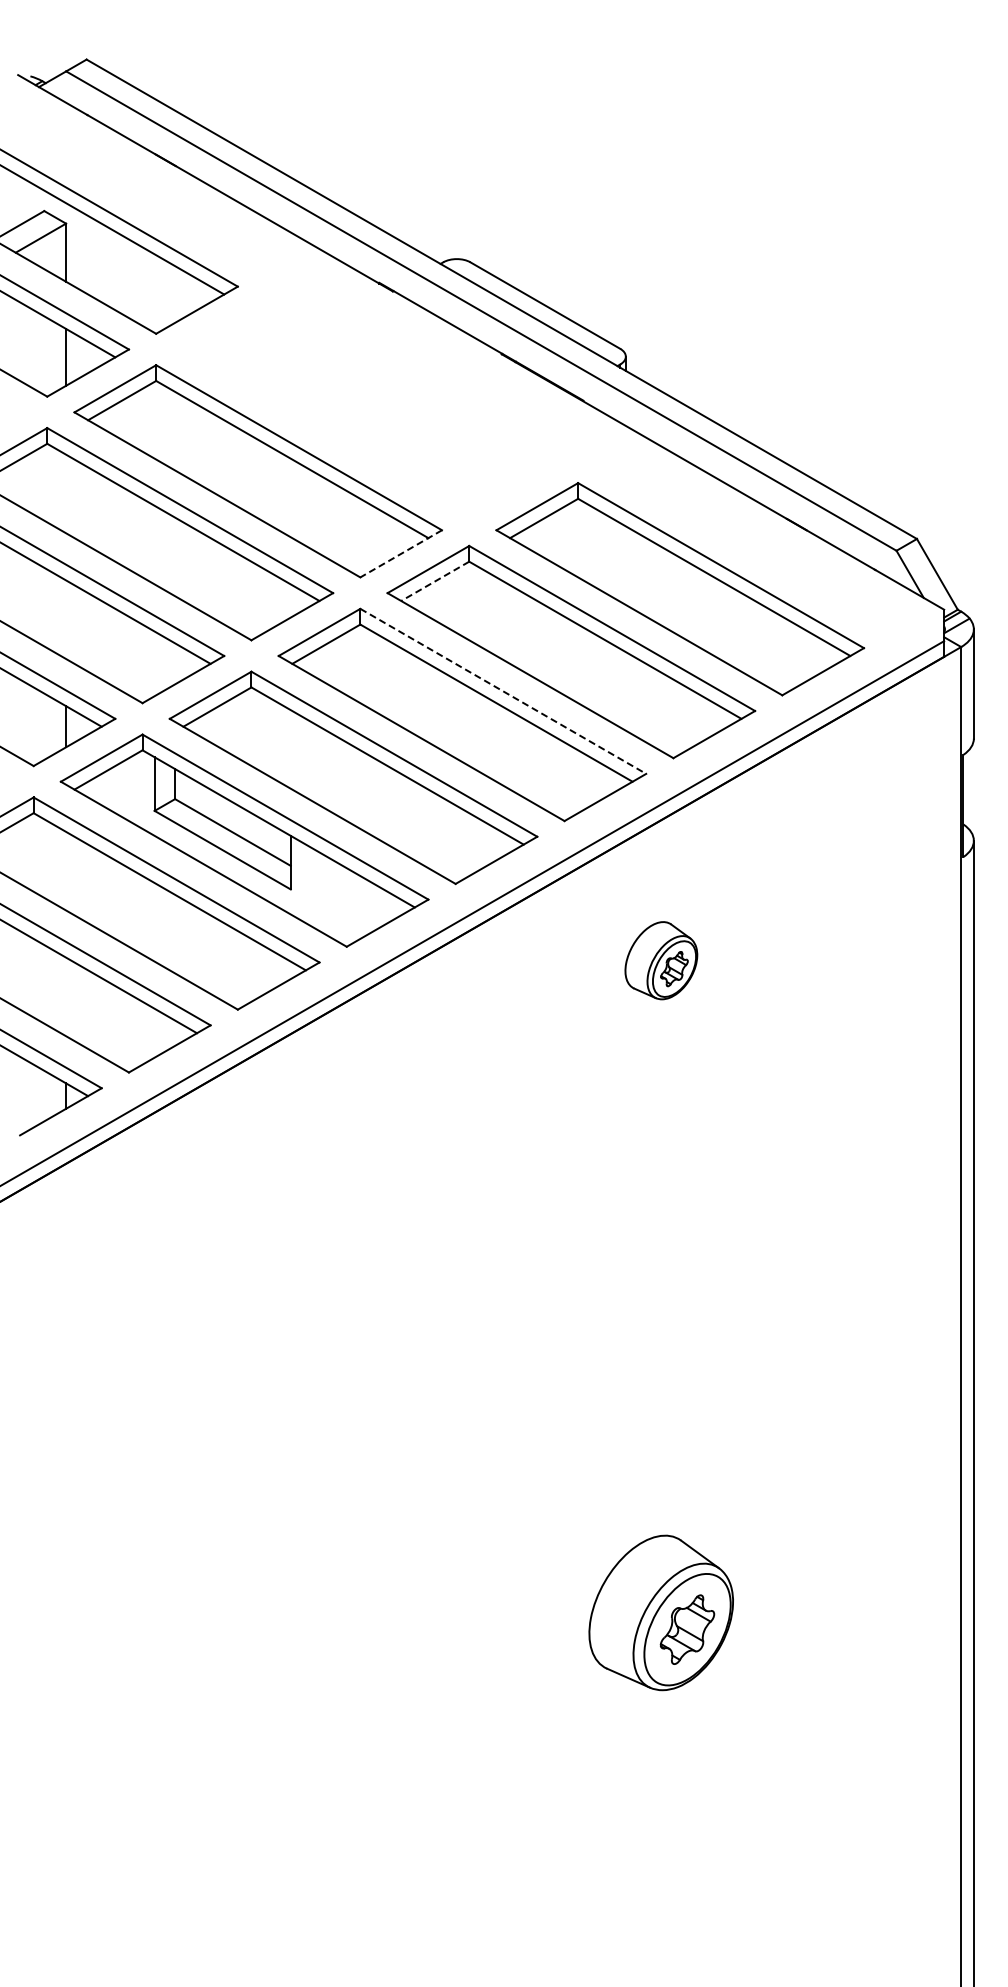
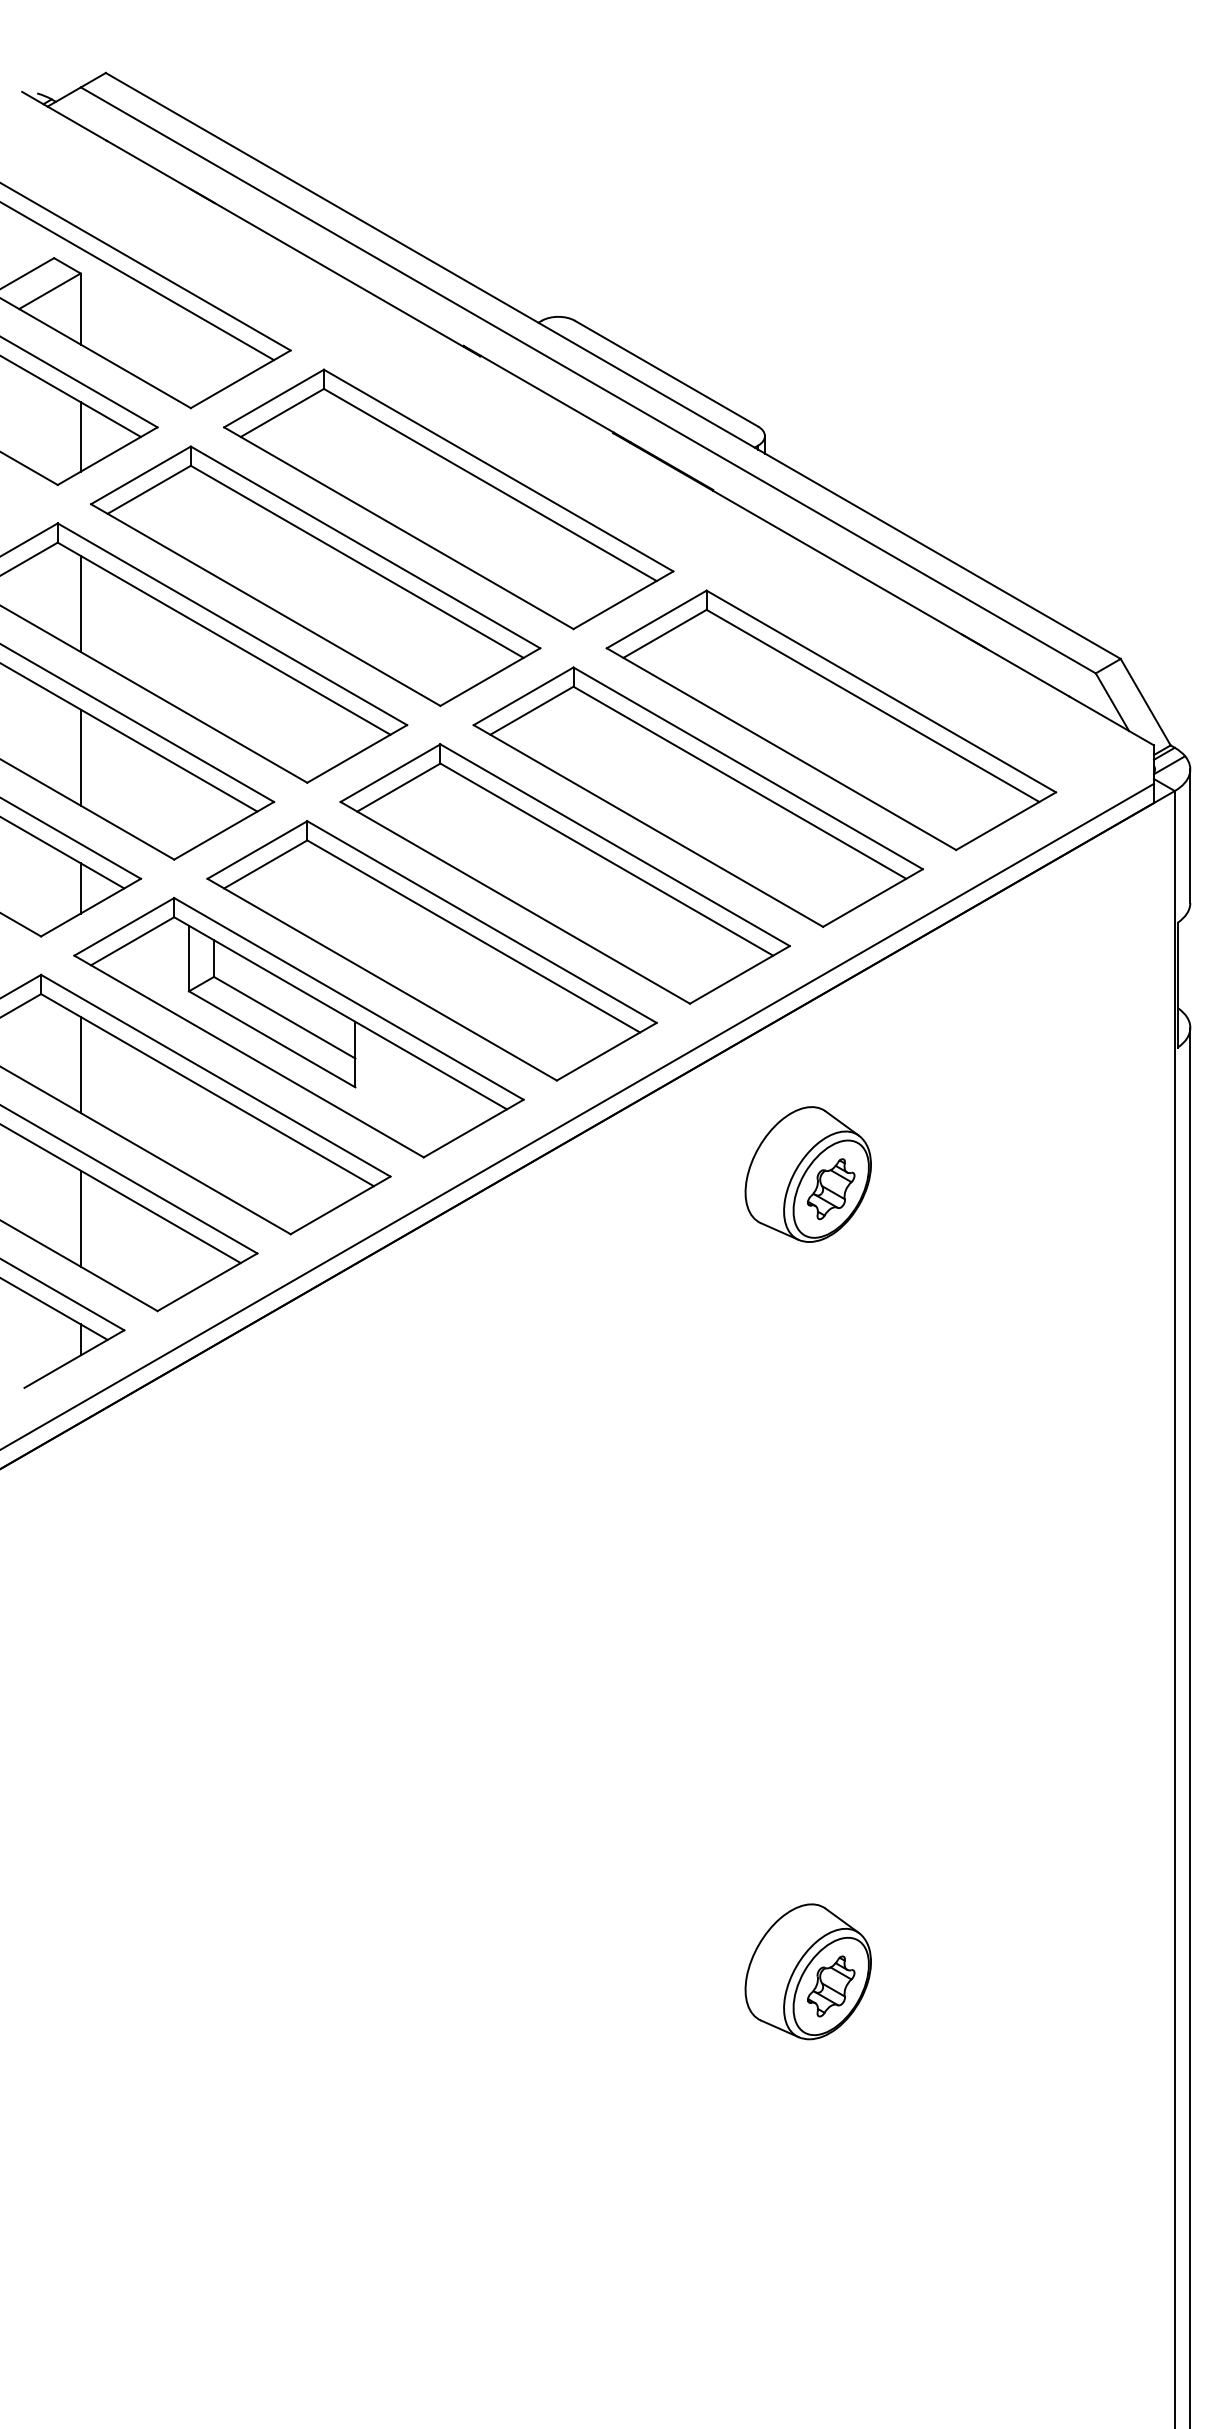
part: (367, 408) -> (449, 499), added
line: (66, 493) -> (81, 603), added
line: (400, 554) -> (489, 677), dashed -> solid
line: (434, 581) -> (531, 710), dashed -> solid
line: (66, 619) -> (81, 757), added
line: (503, 691) -> (615, 845), dashed -> solid
line: (66, 870) -> (81, 1064), added
part: (661, 960) -> (808, 1174), size x1.43
line: (66, 996) -> (81, 1218), added
part: (661, 1613) -> (808, 1972), size x0.71

